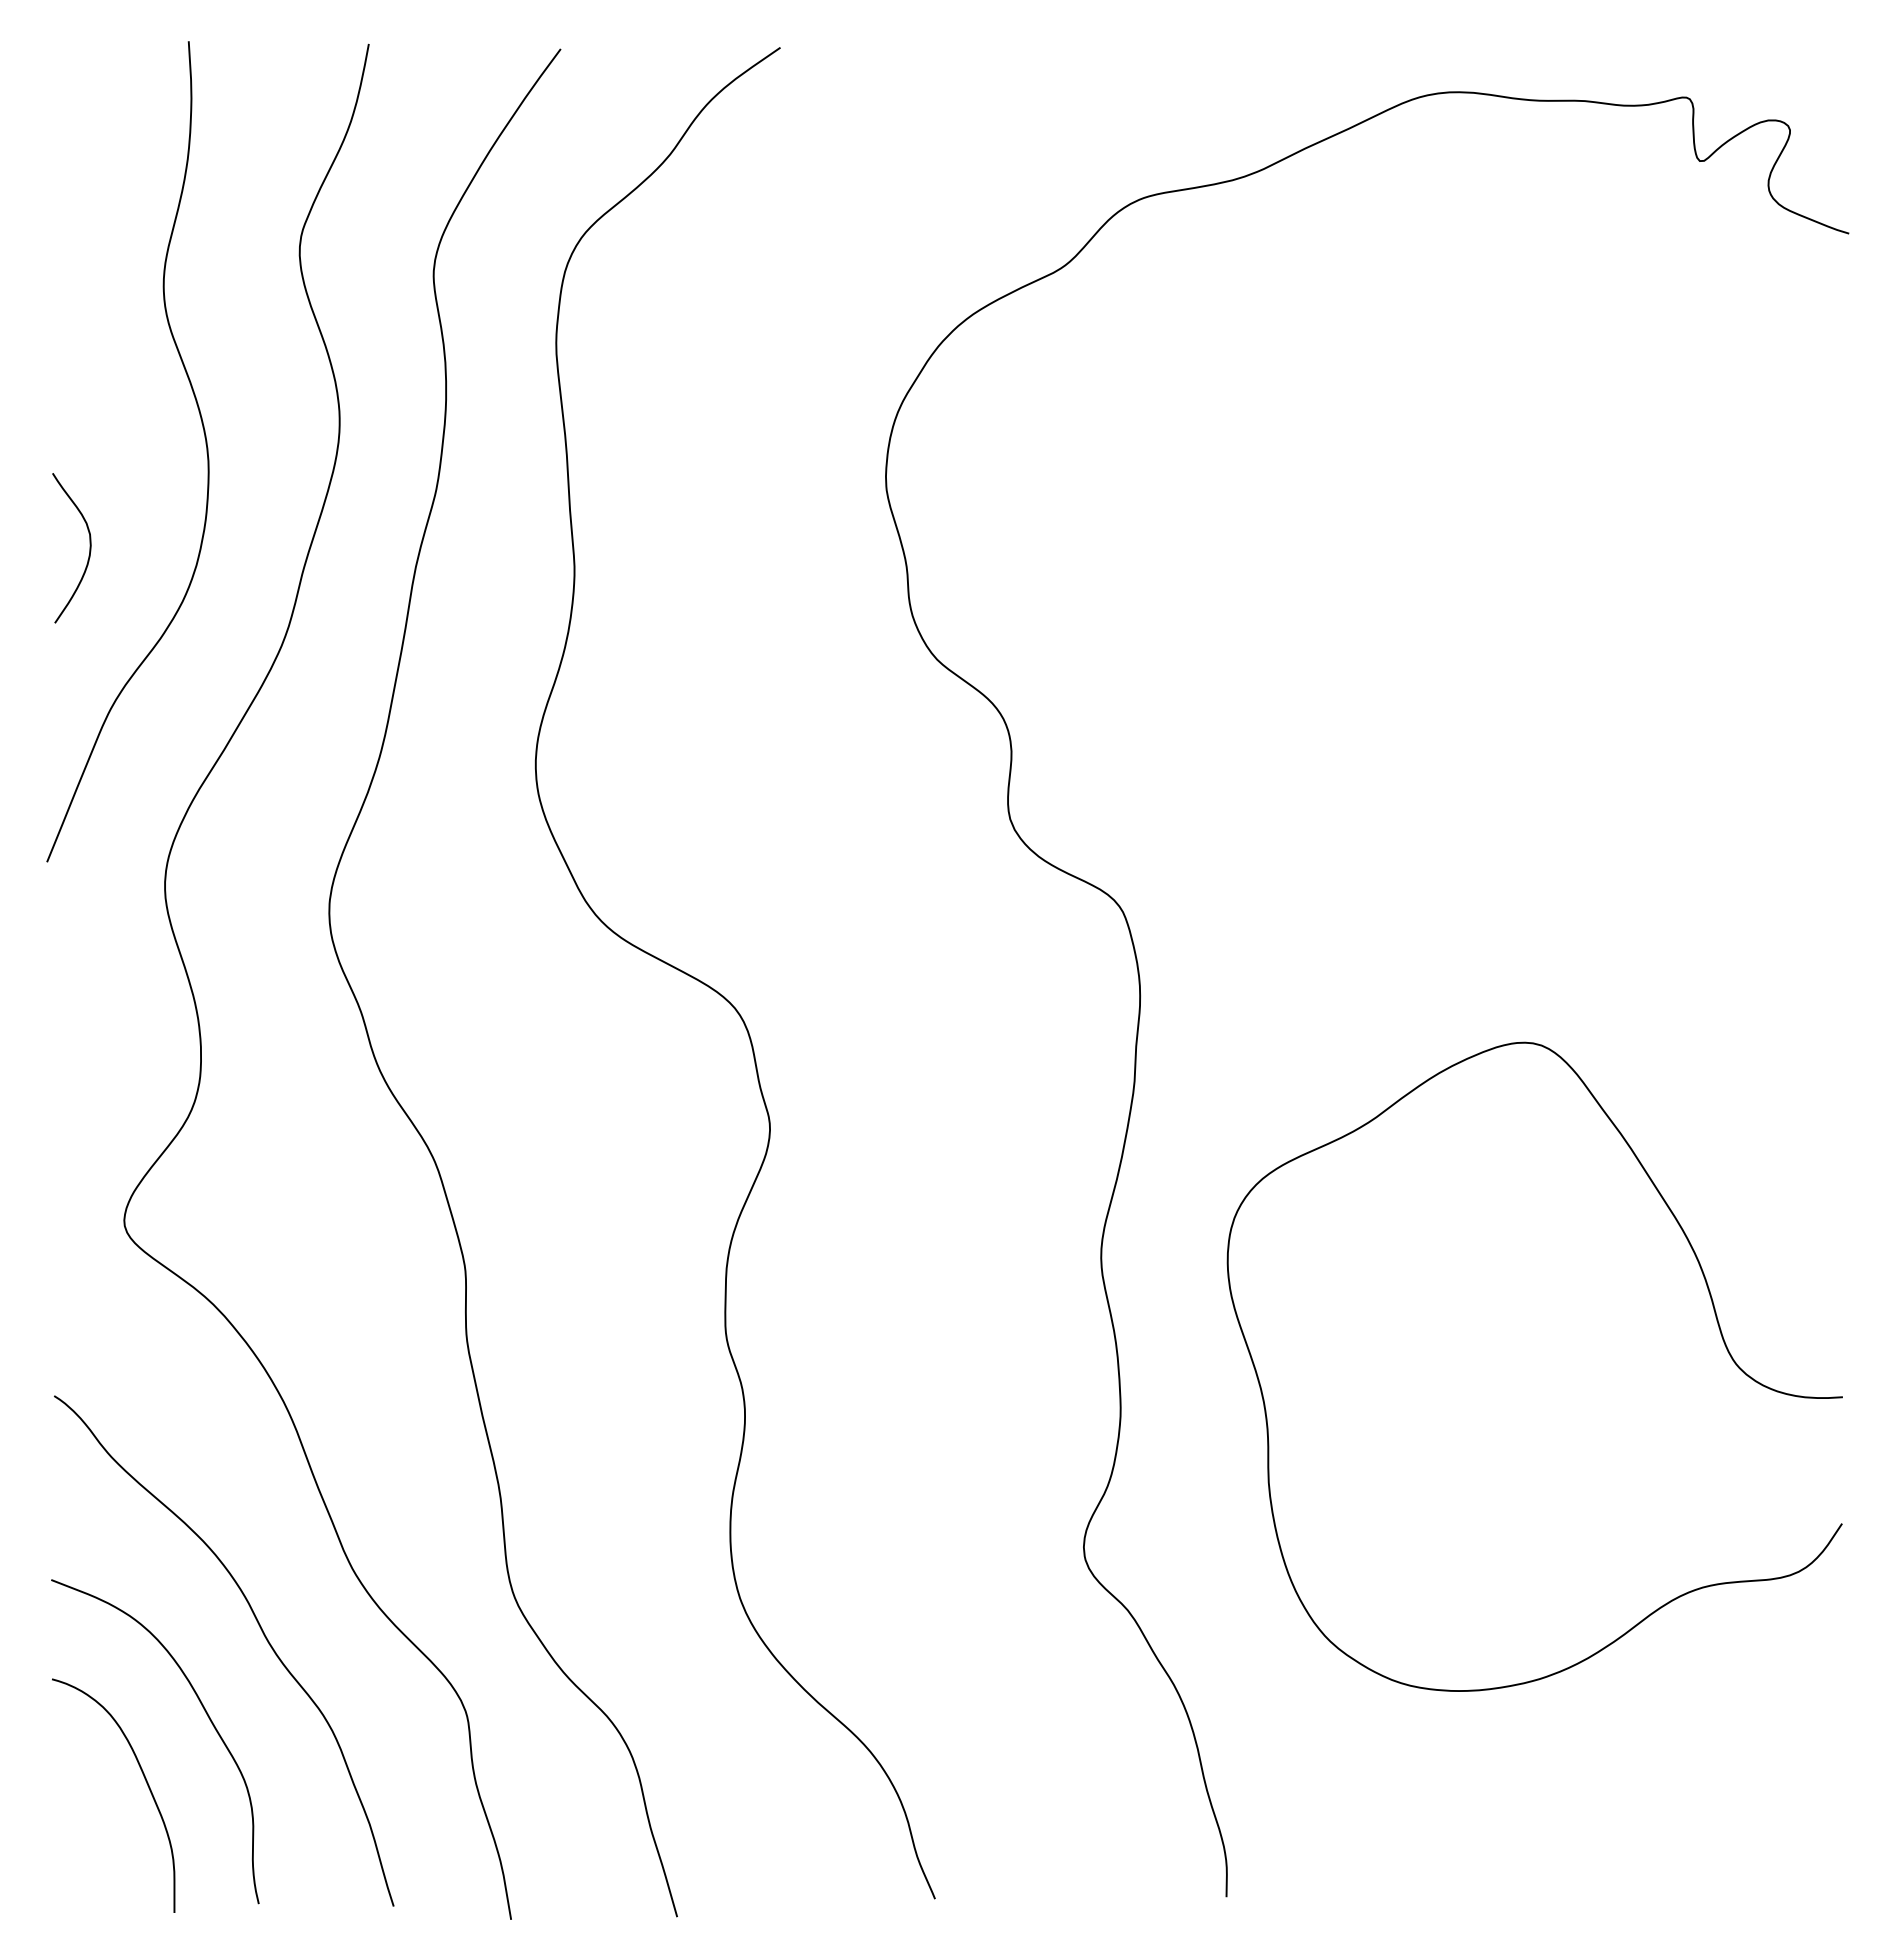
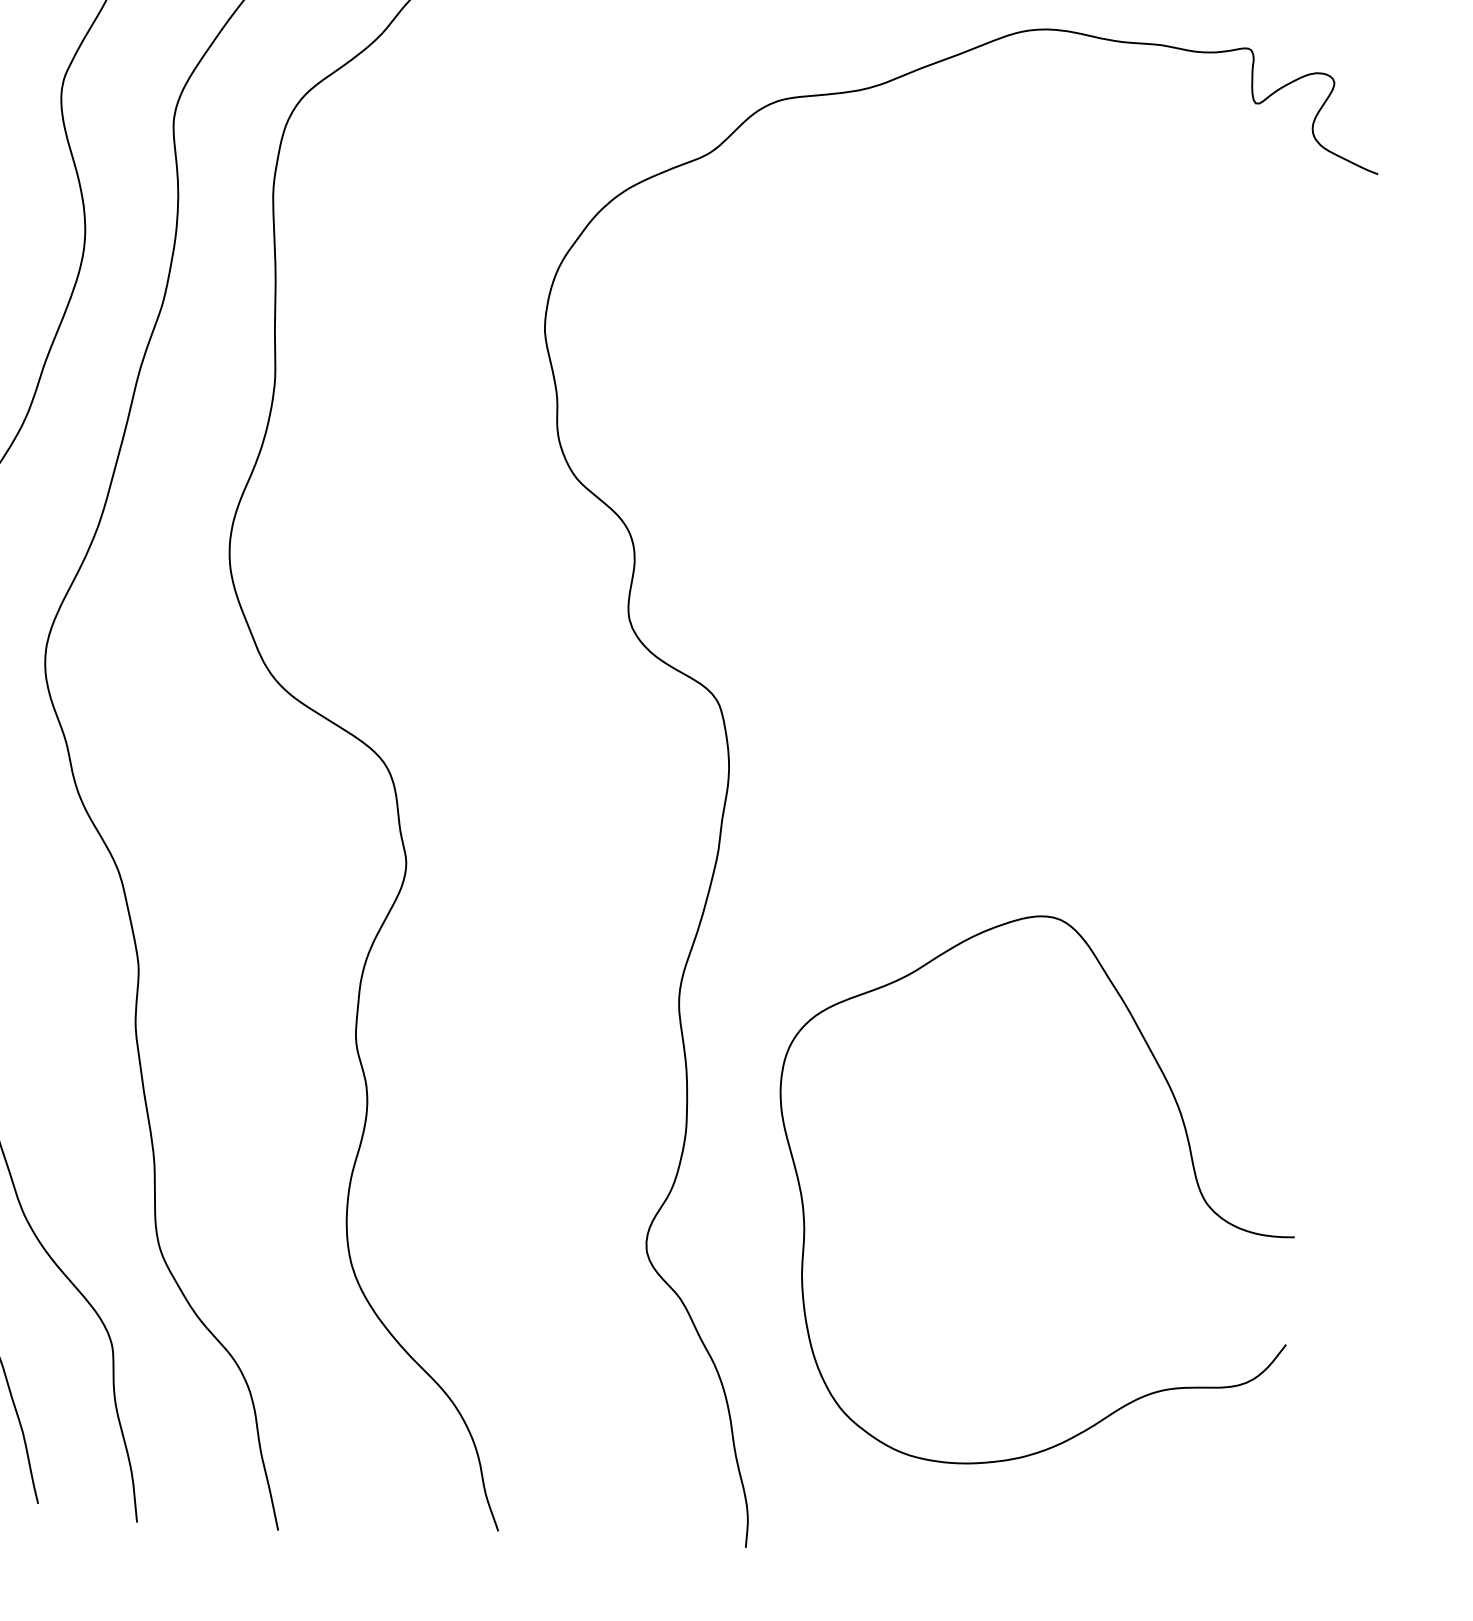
curve: (1716, 1321) -> (1192, 1165), moved

